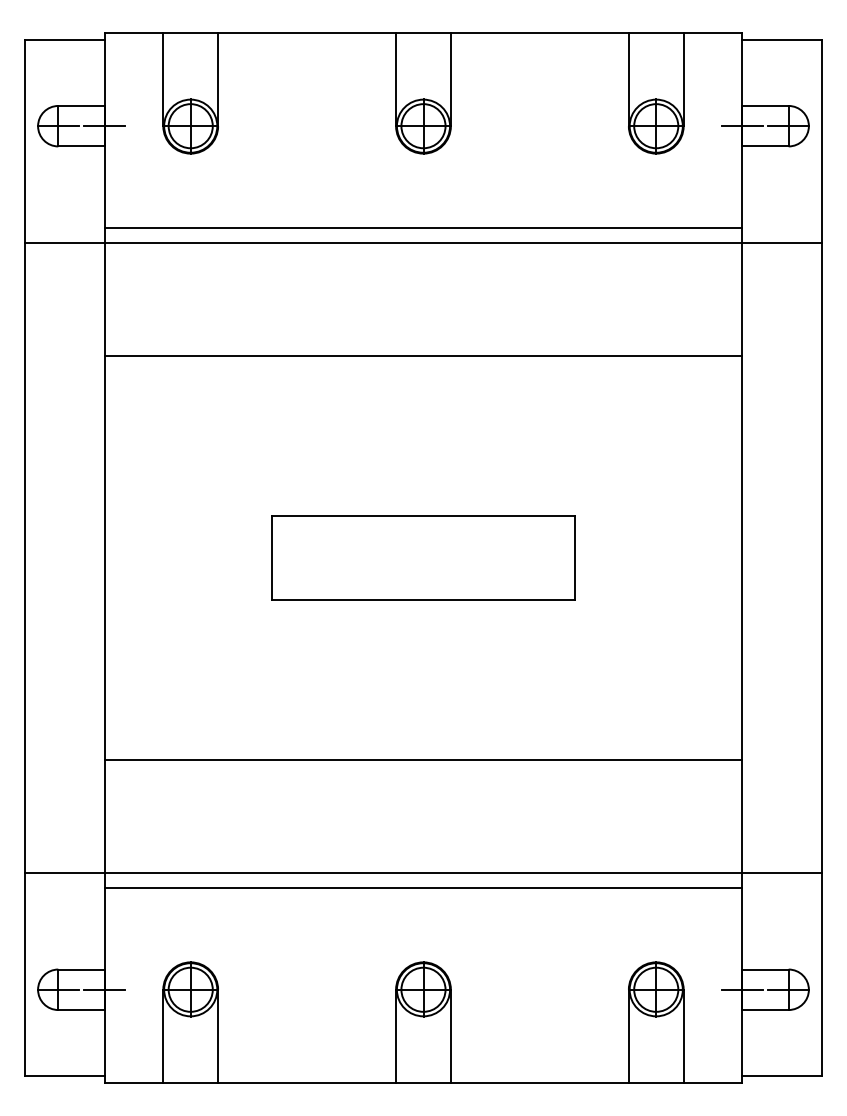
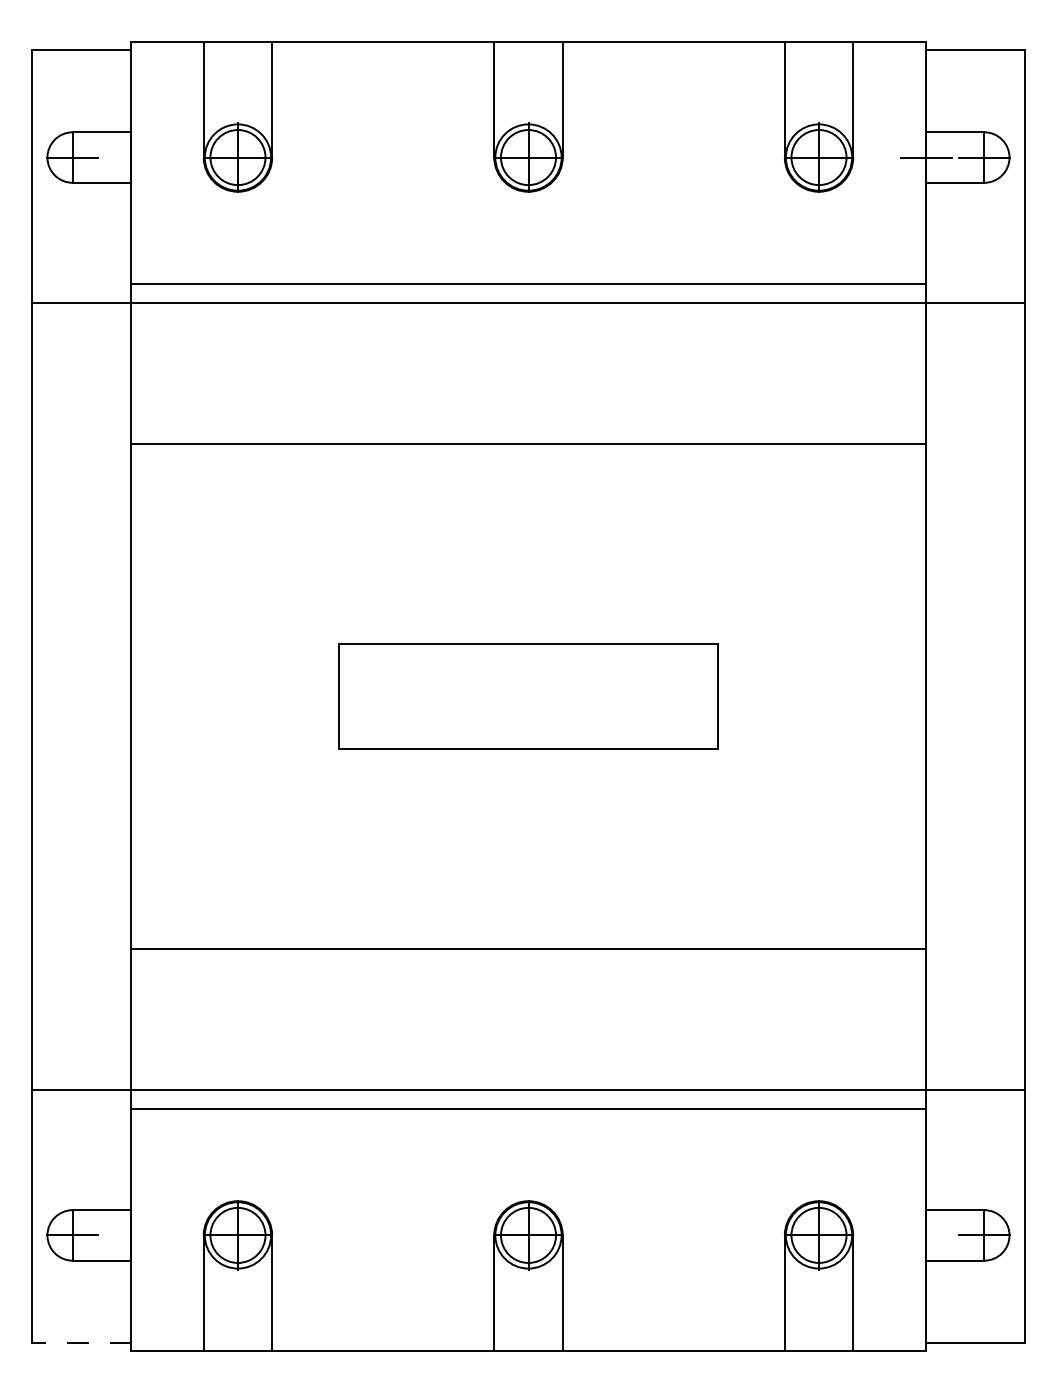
line: (104, 126) -> (130, 157), removed
line: (104, 989) -> (130, 1235), removed
line: (742, 989) -> (926, 1235), removed
line: (64, 1075) -> (80, 1342), solid -> dashed

